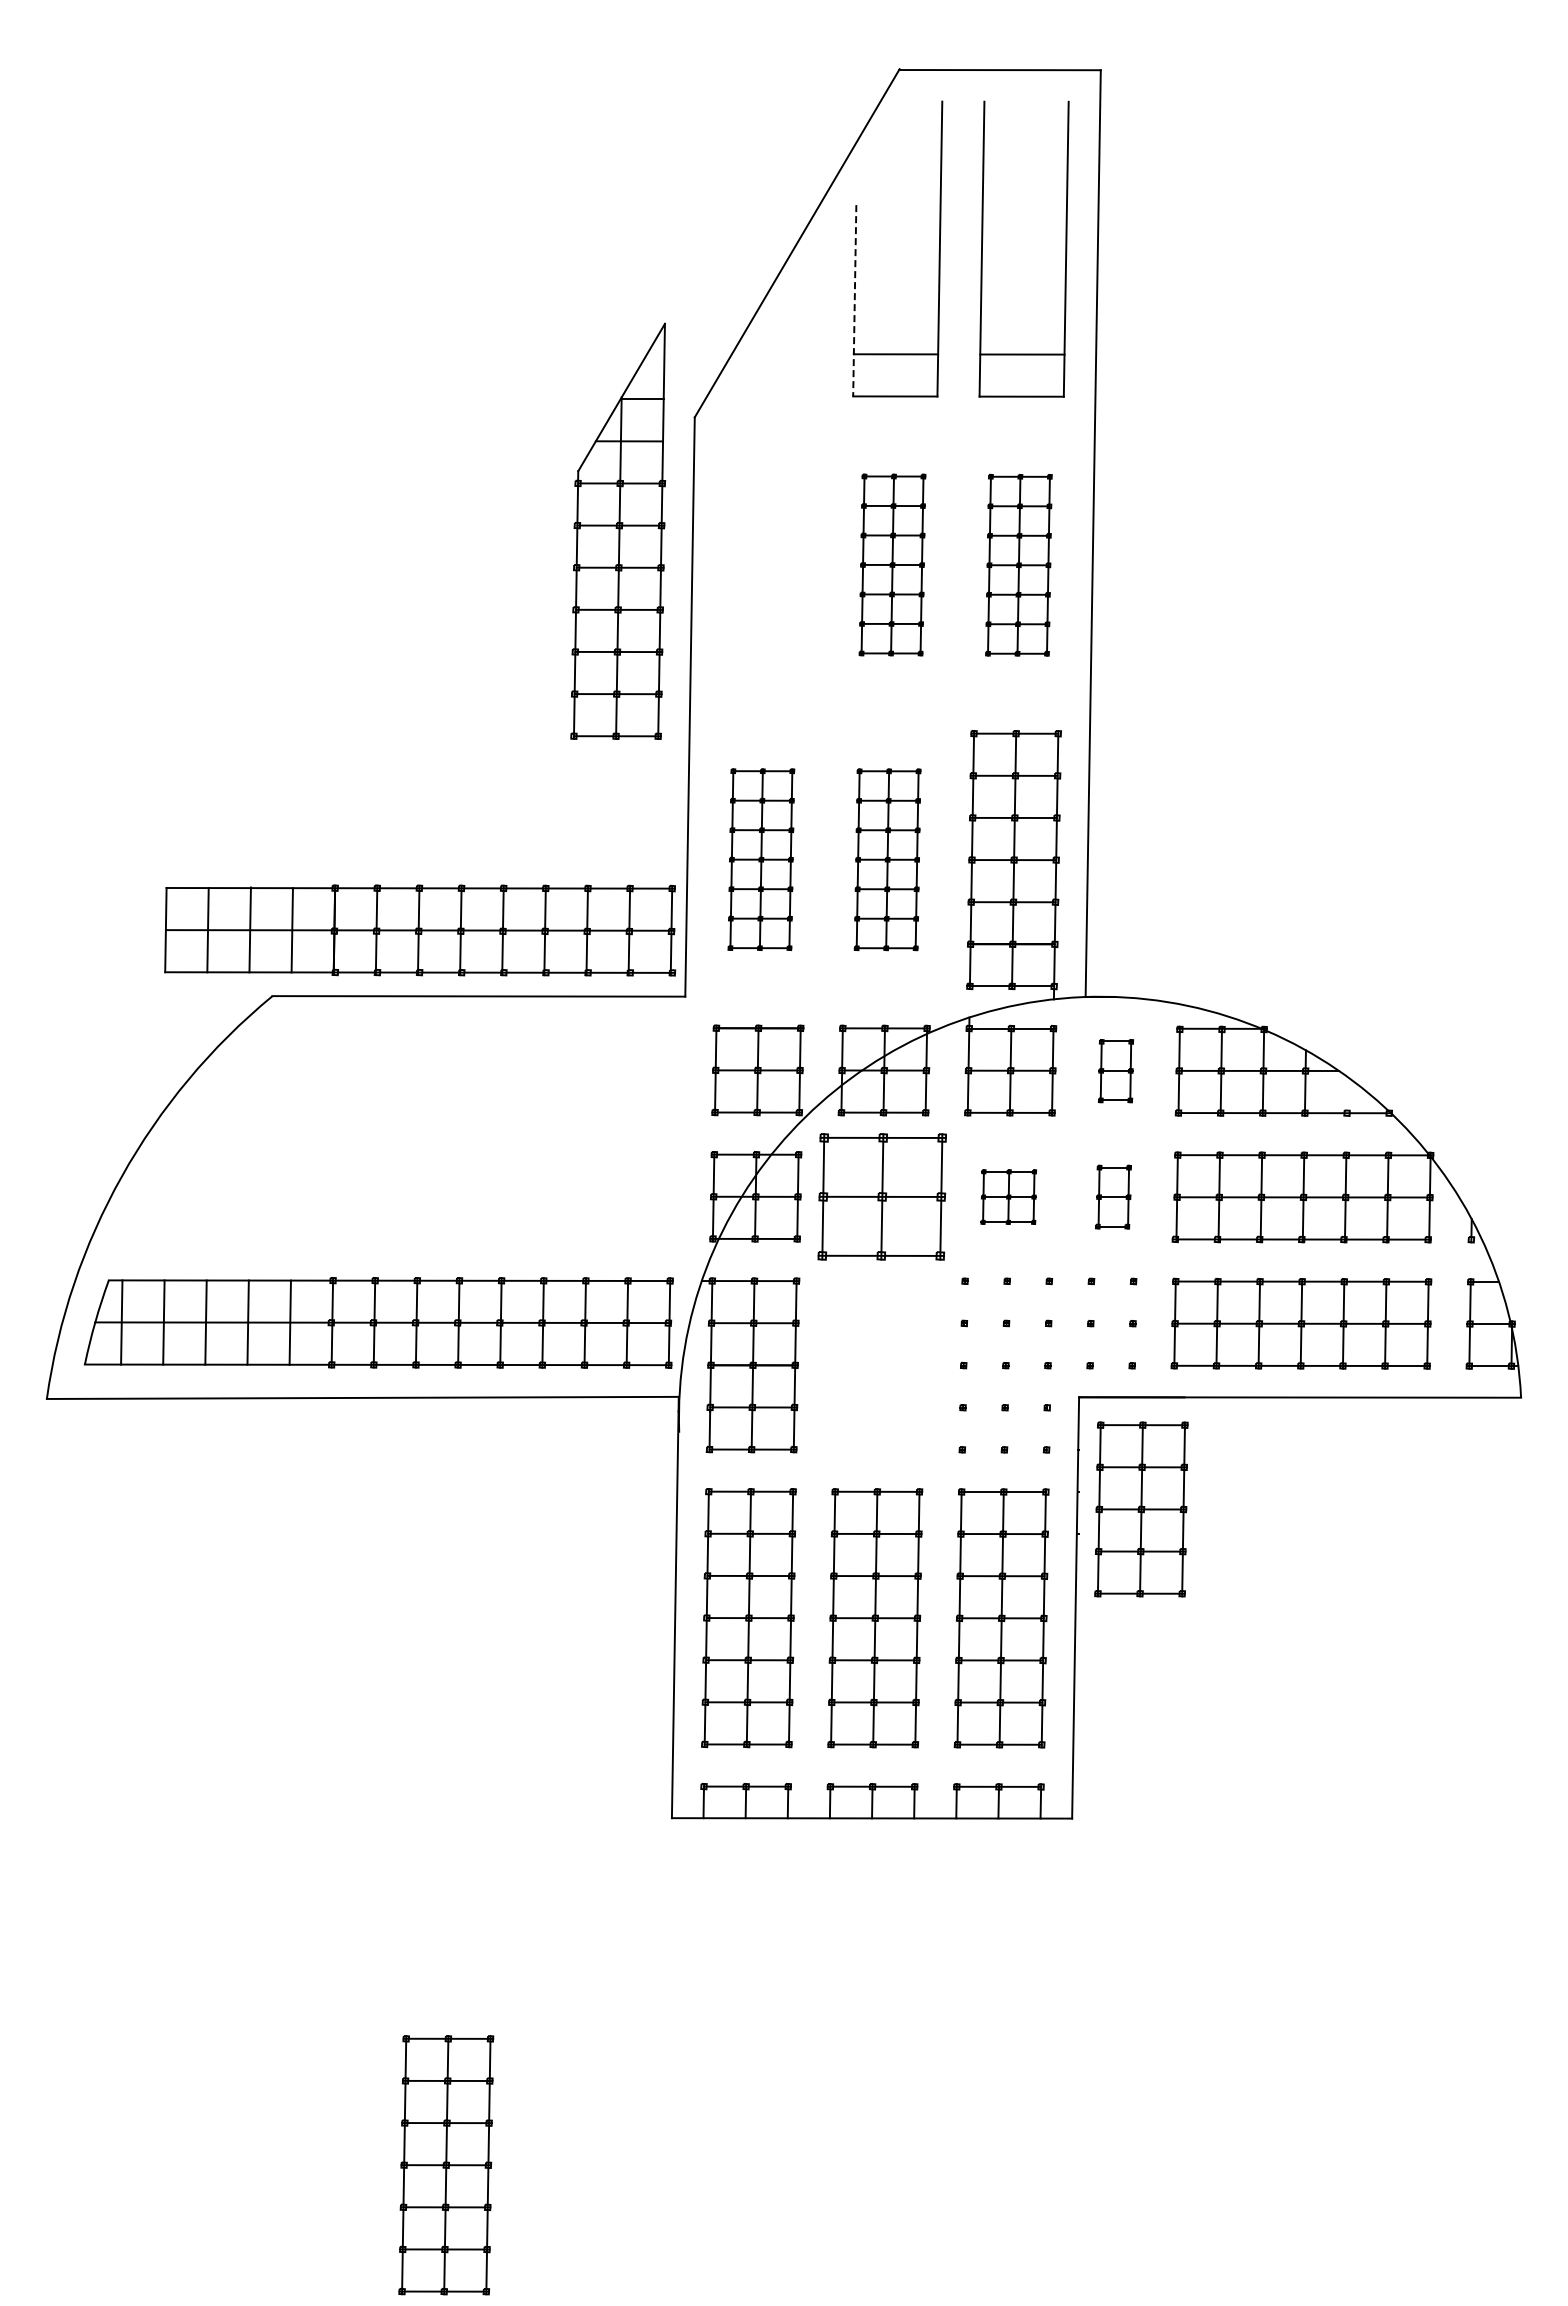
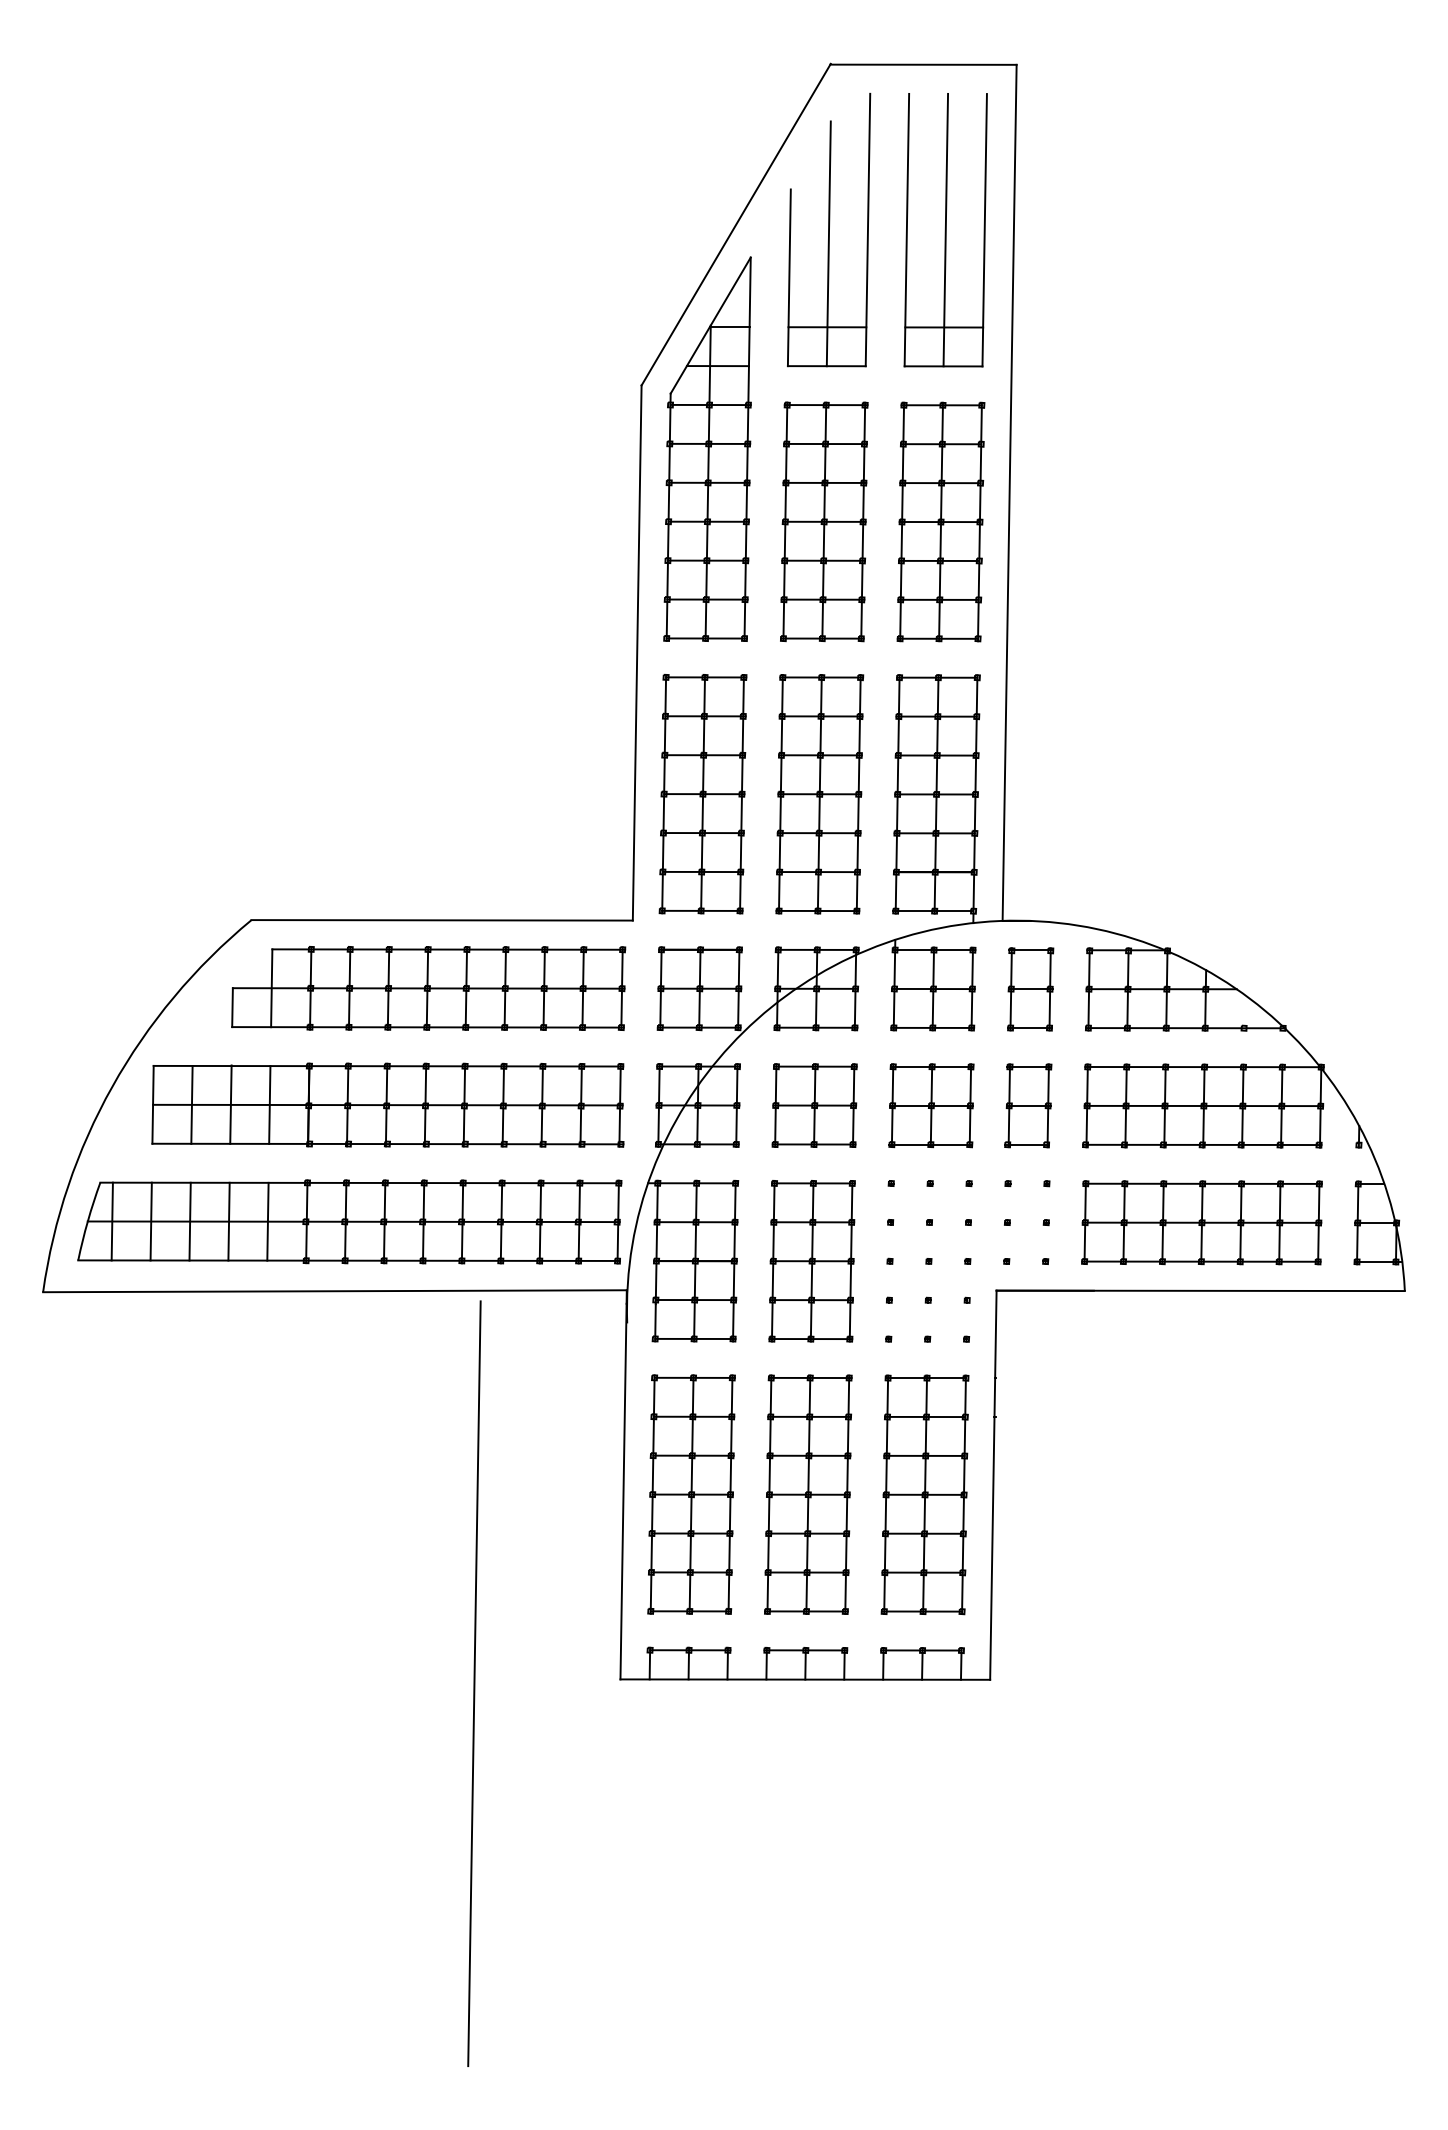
line: (1023, 248) -> (945, 229), added
line: (897, 263) -> (828, 243), added
line: (854, 300) -> (789, 277), dashed -> solid
part: (618, 530) -> (707, 448), moved
part: (892, 564) -> (824, 521), size x1.43
part: (1018, 565) -> (940, 522), size x1.43
part: (761, 859) -> (703, 793), size x1.43
part: (887, 859) -> (819, 793), size x1.43
part: (420, 930) -> (388, 1105), moved
part: (463, 1070) -> (427, 988), added
part: (1115, 1070) -> (1030, 988), size x1.43
part: (881, 1196) -> (814, 1105), size x0.71
part: (1008, 1196) -> (931, 1105), size x1.67
part: (1113, 1196) -> (1028, 1105), size x1.43
part: (1141, 1509) -> (812, 1261), moved
line: (513, 1822) -> (474, 1683), added
part: (446, 2165) -> (412, 2000), removed

